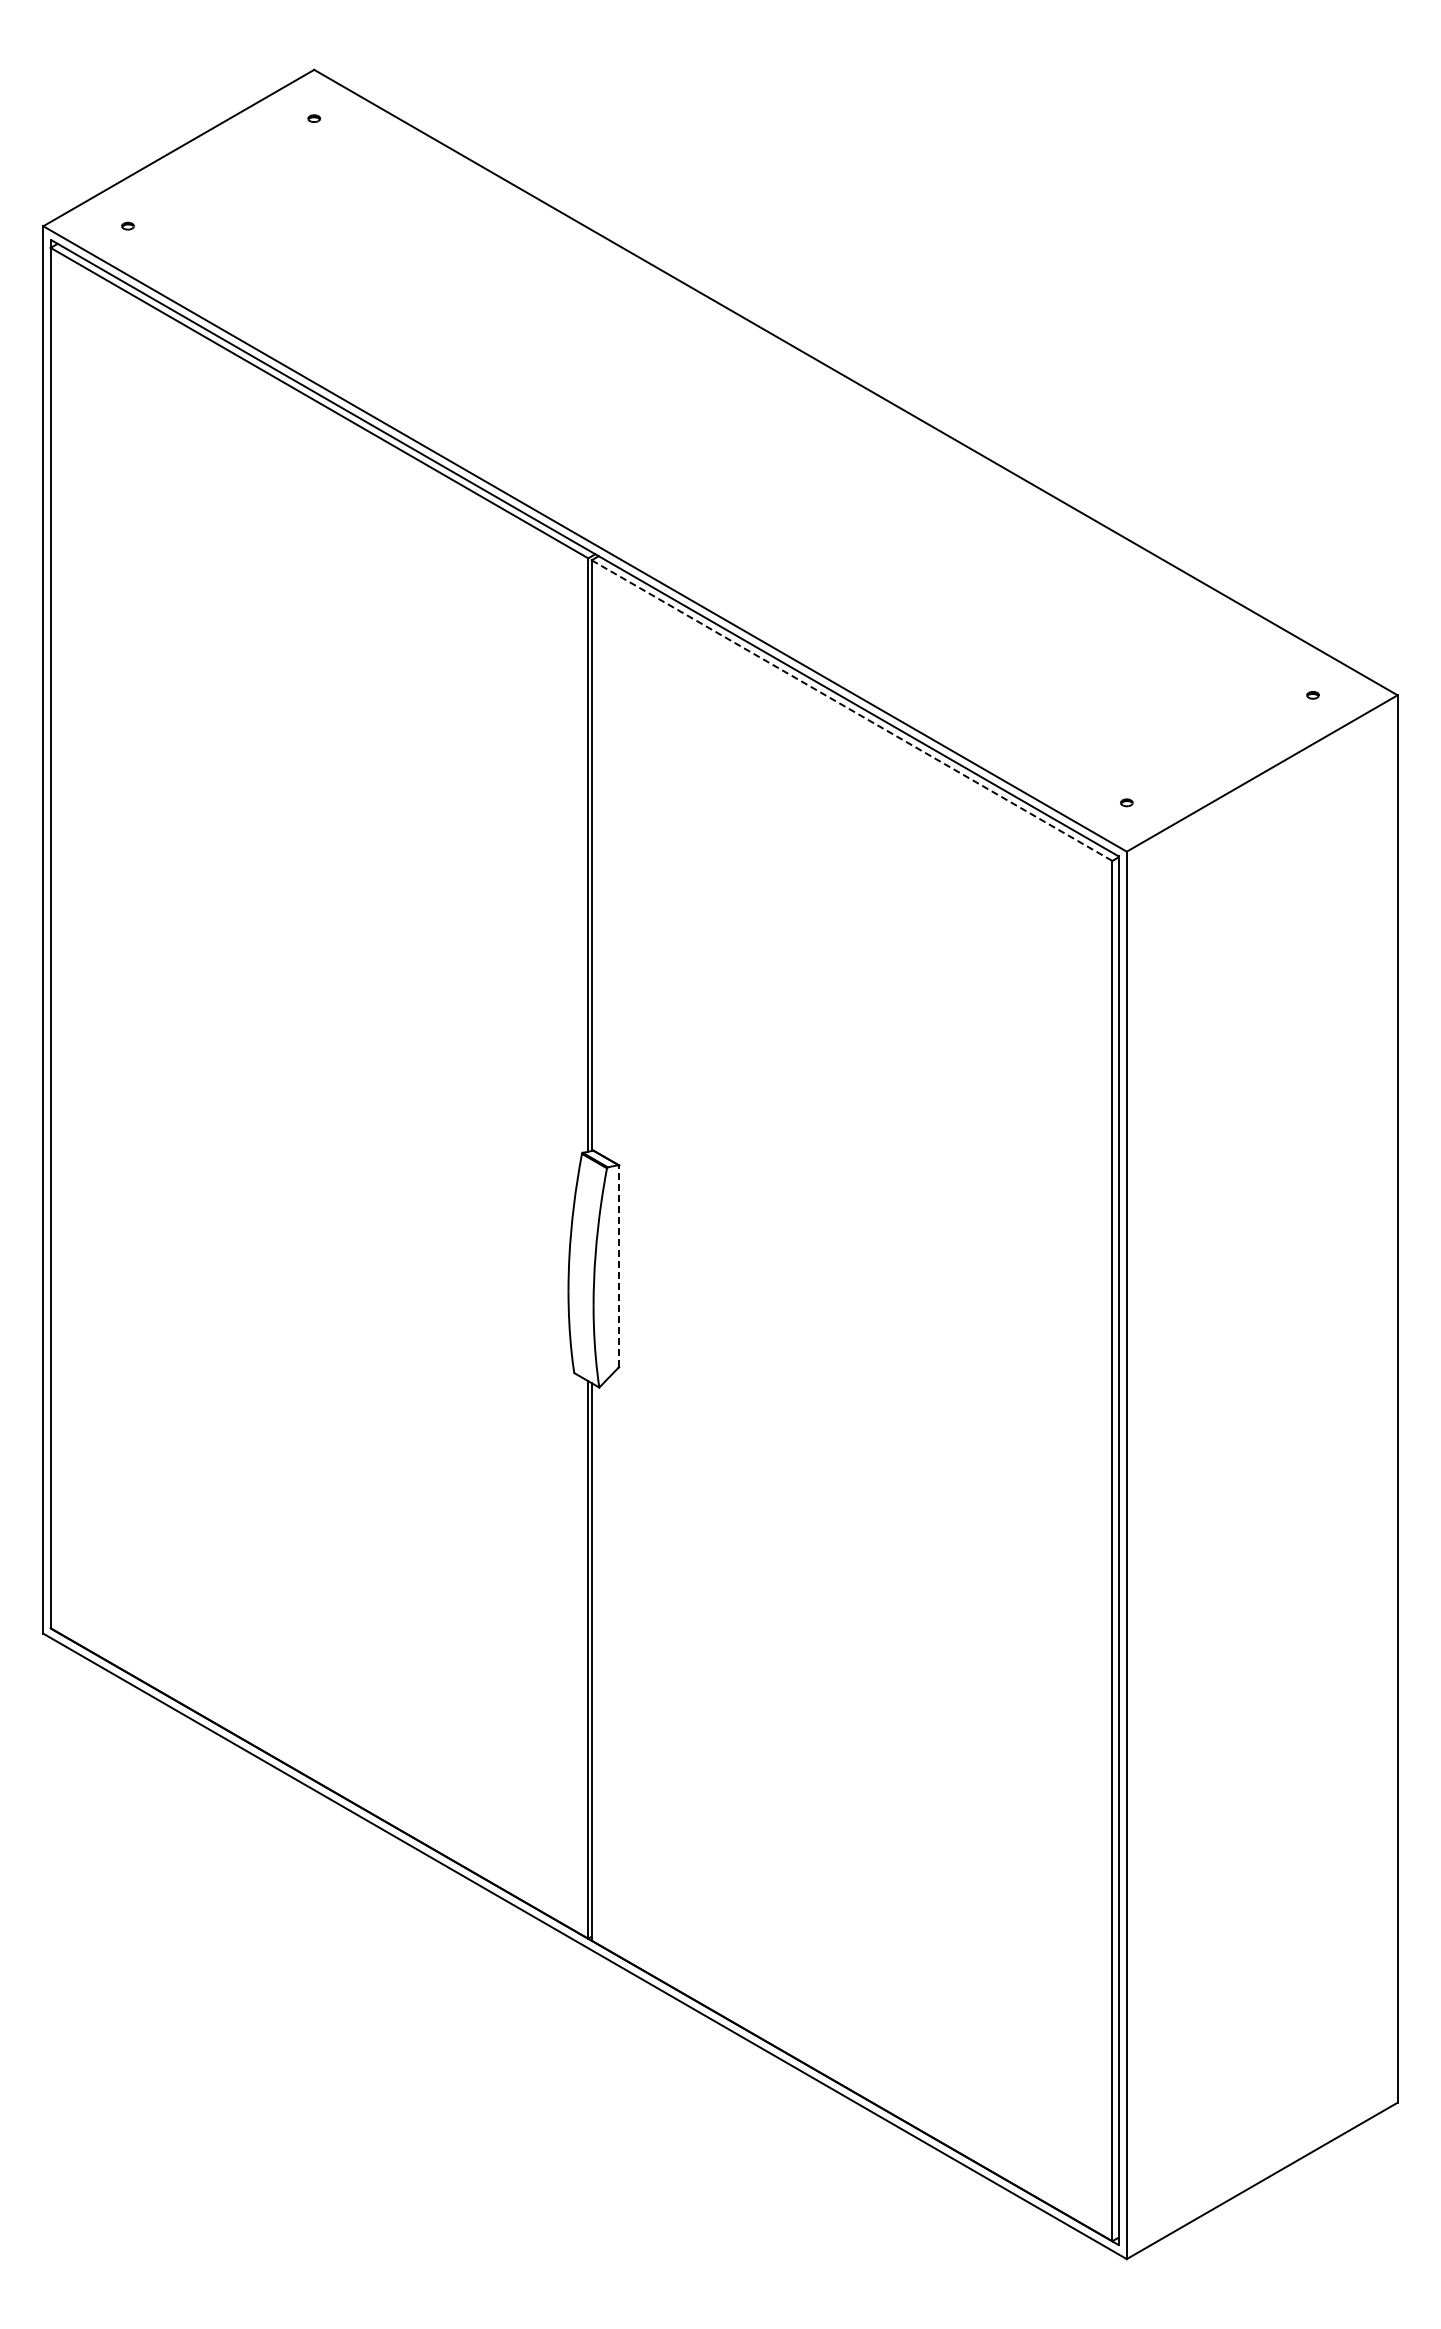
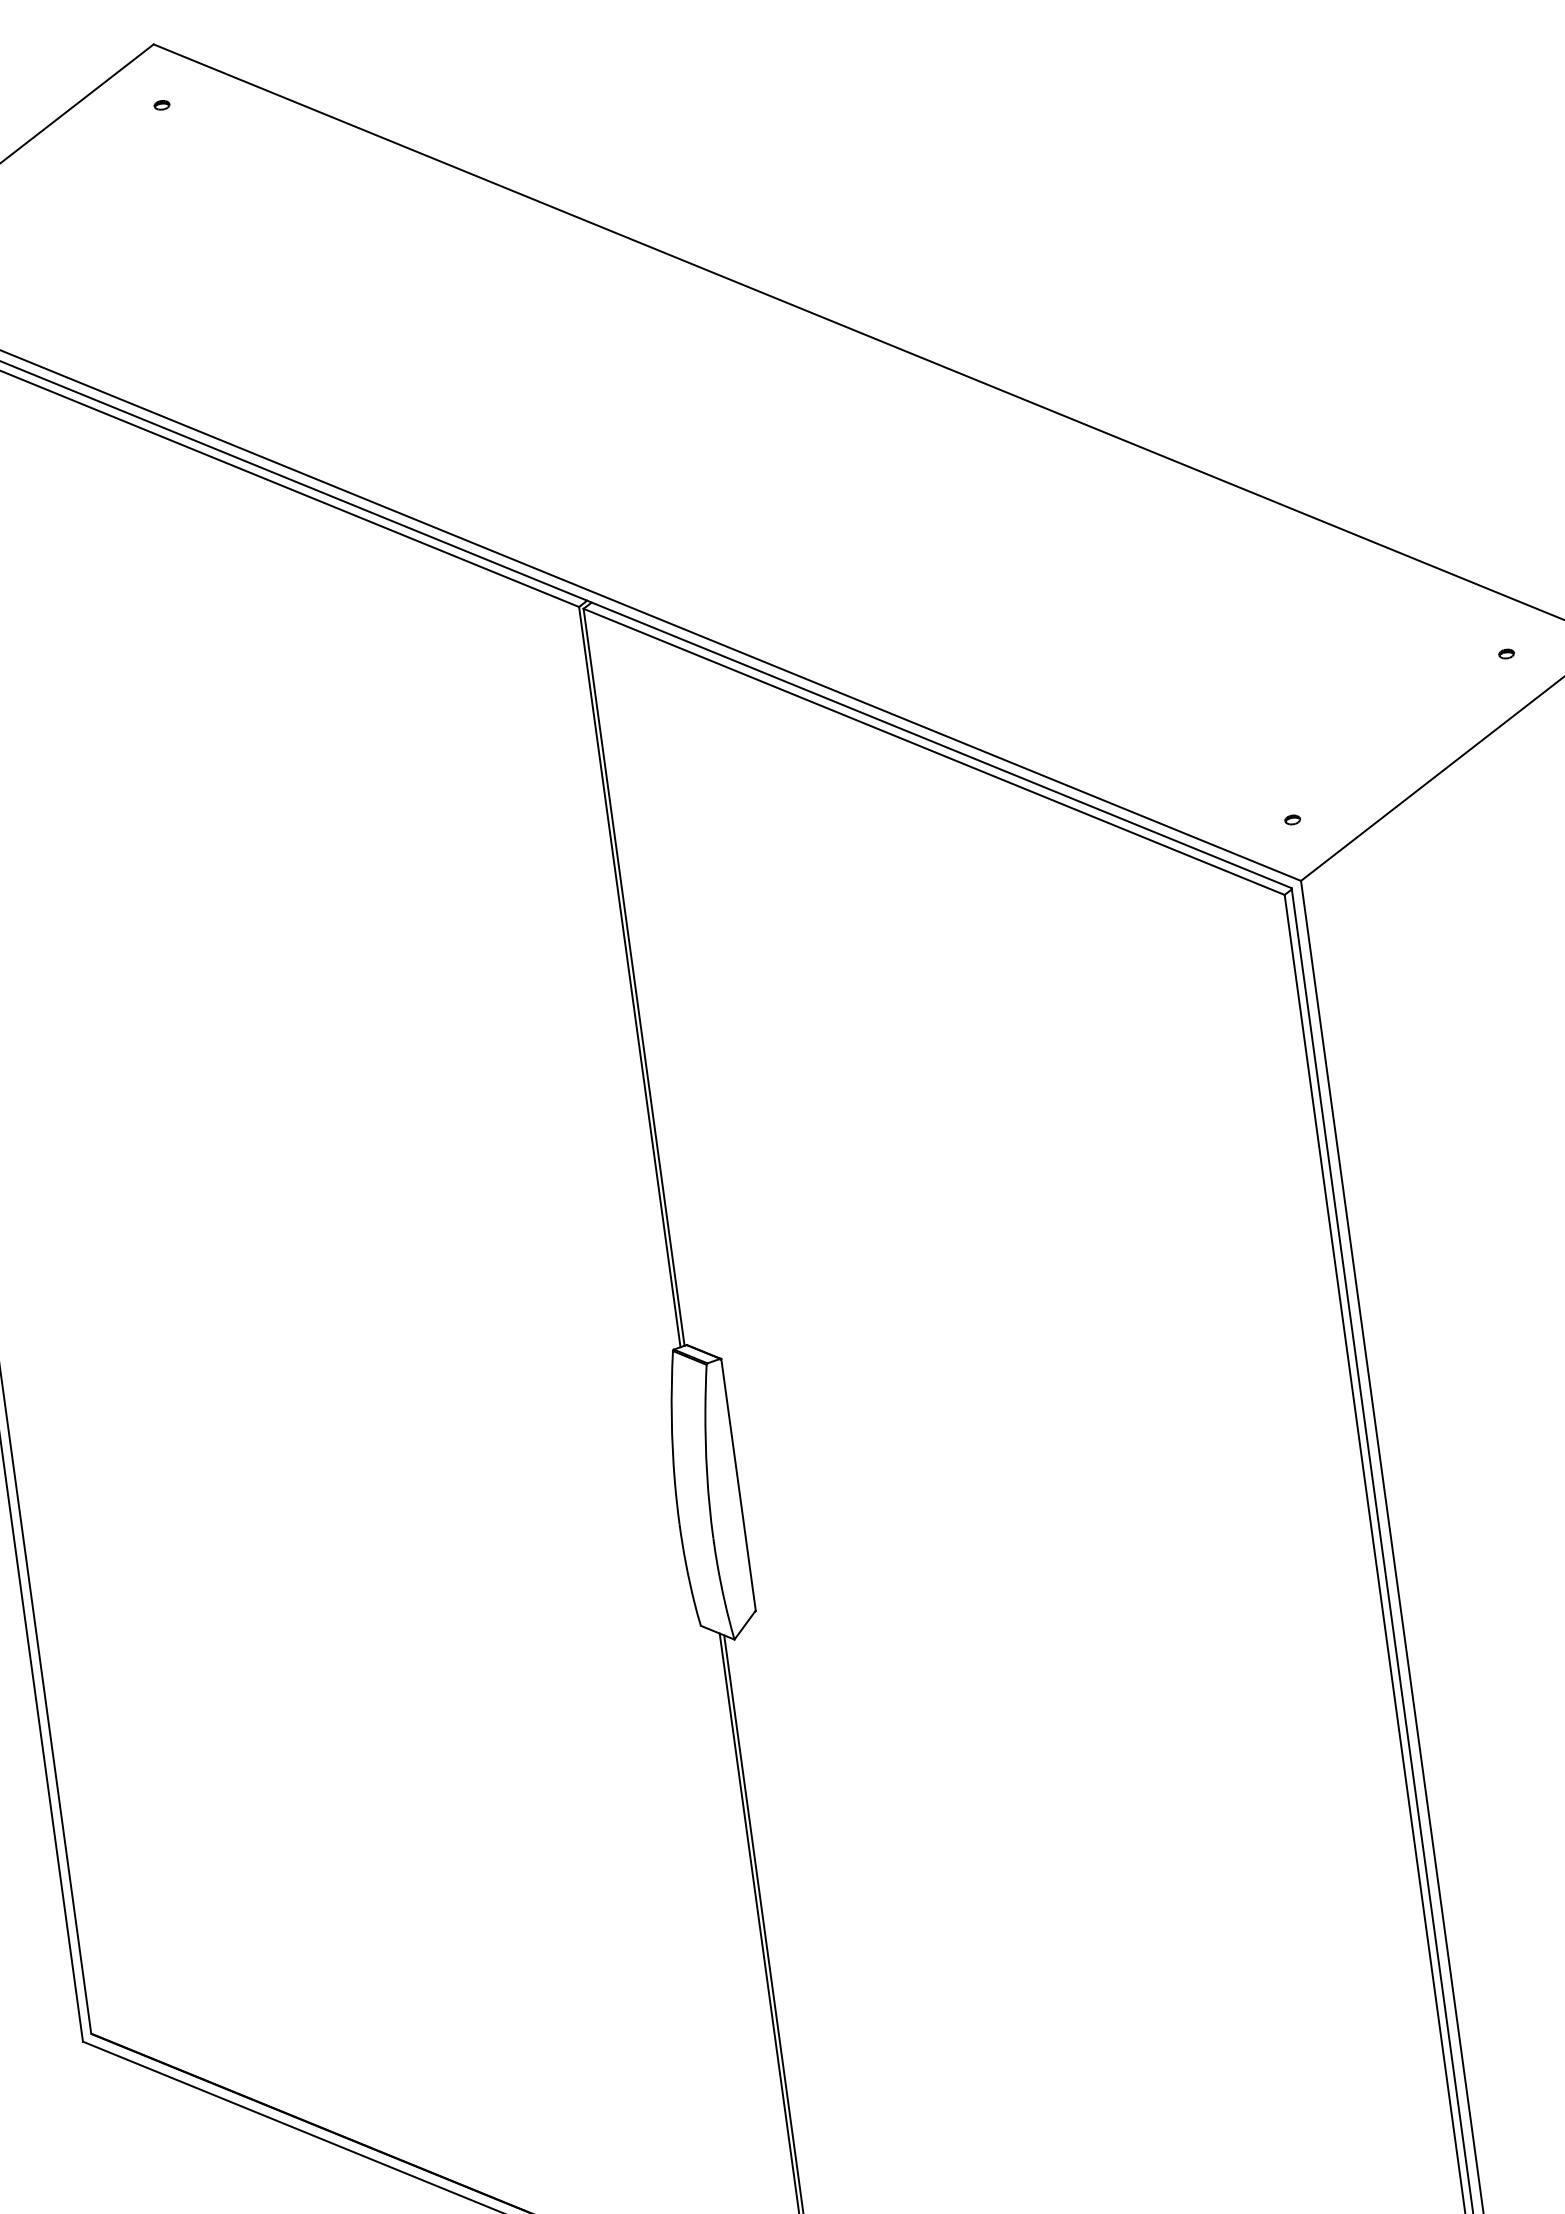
line: (852, 710) -> (934, 751), dashed -> solid
line: (619, 1266) -> (739, 1485), dashed -> solid

